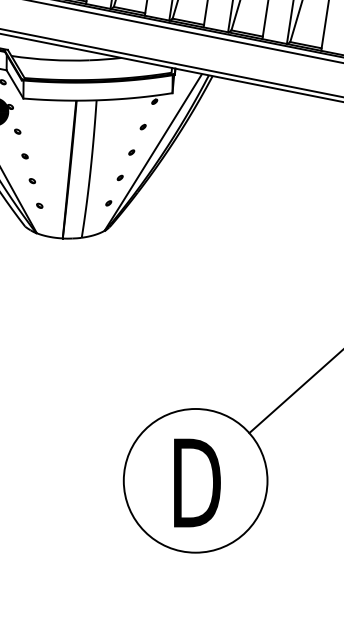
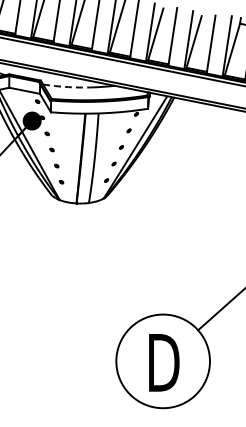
arc: (50, 60) -> (68, 87), solid -> dashed

